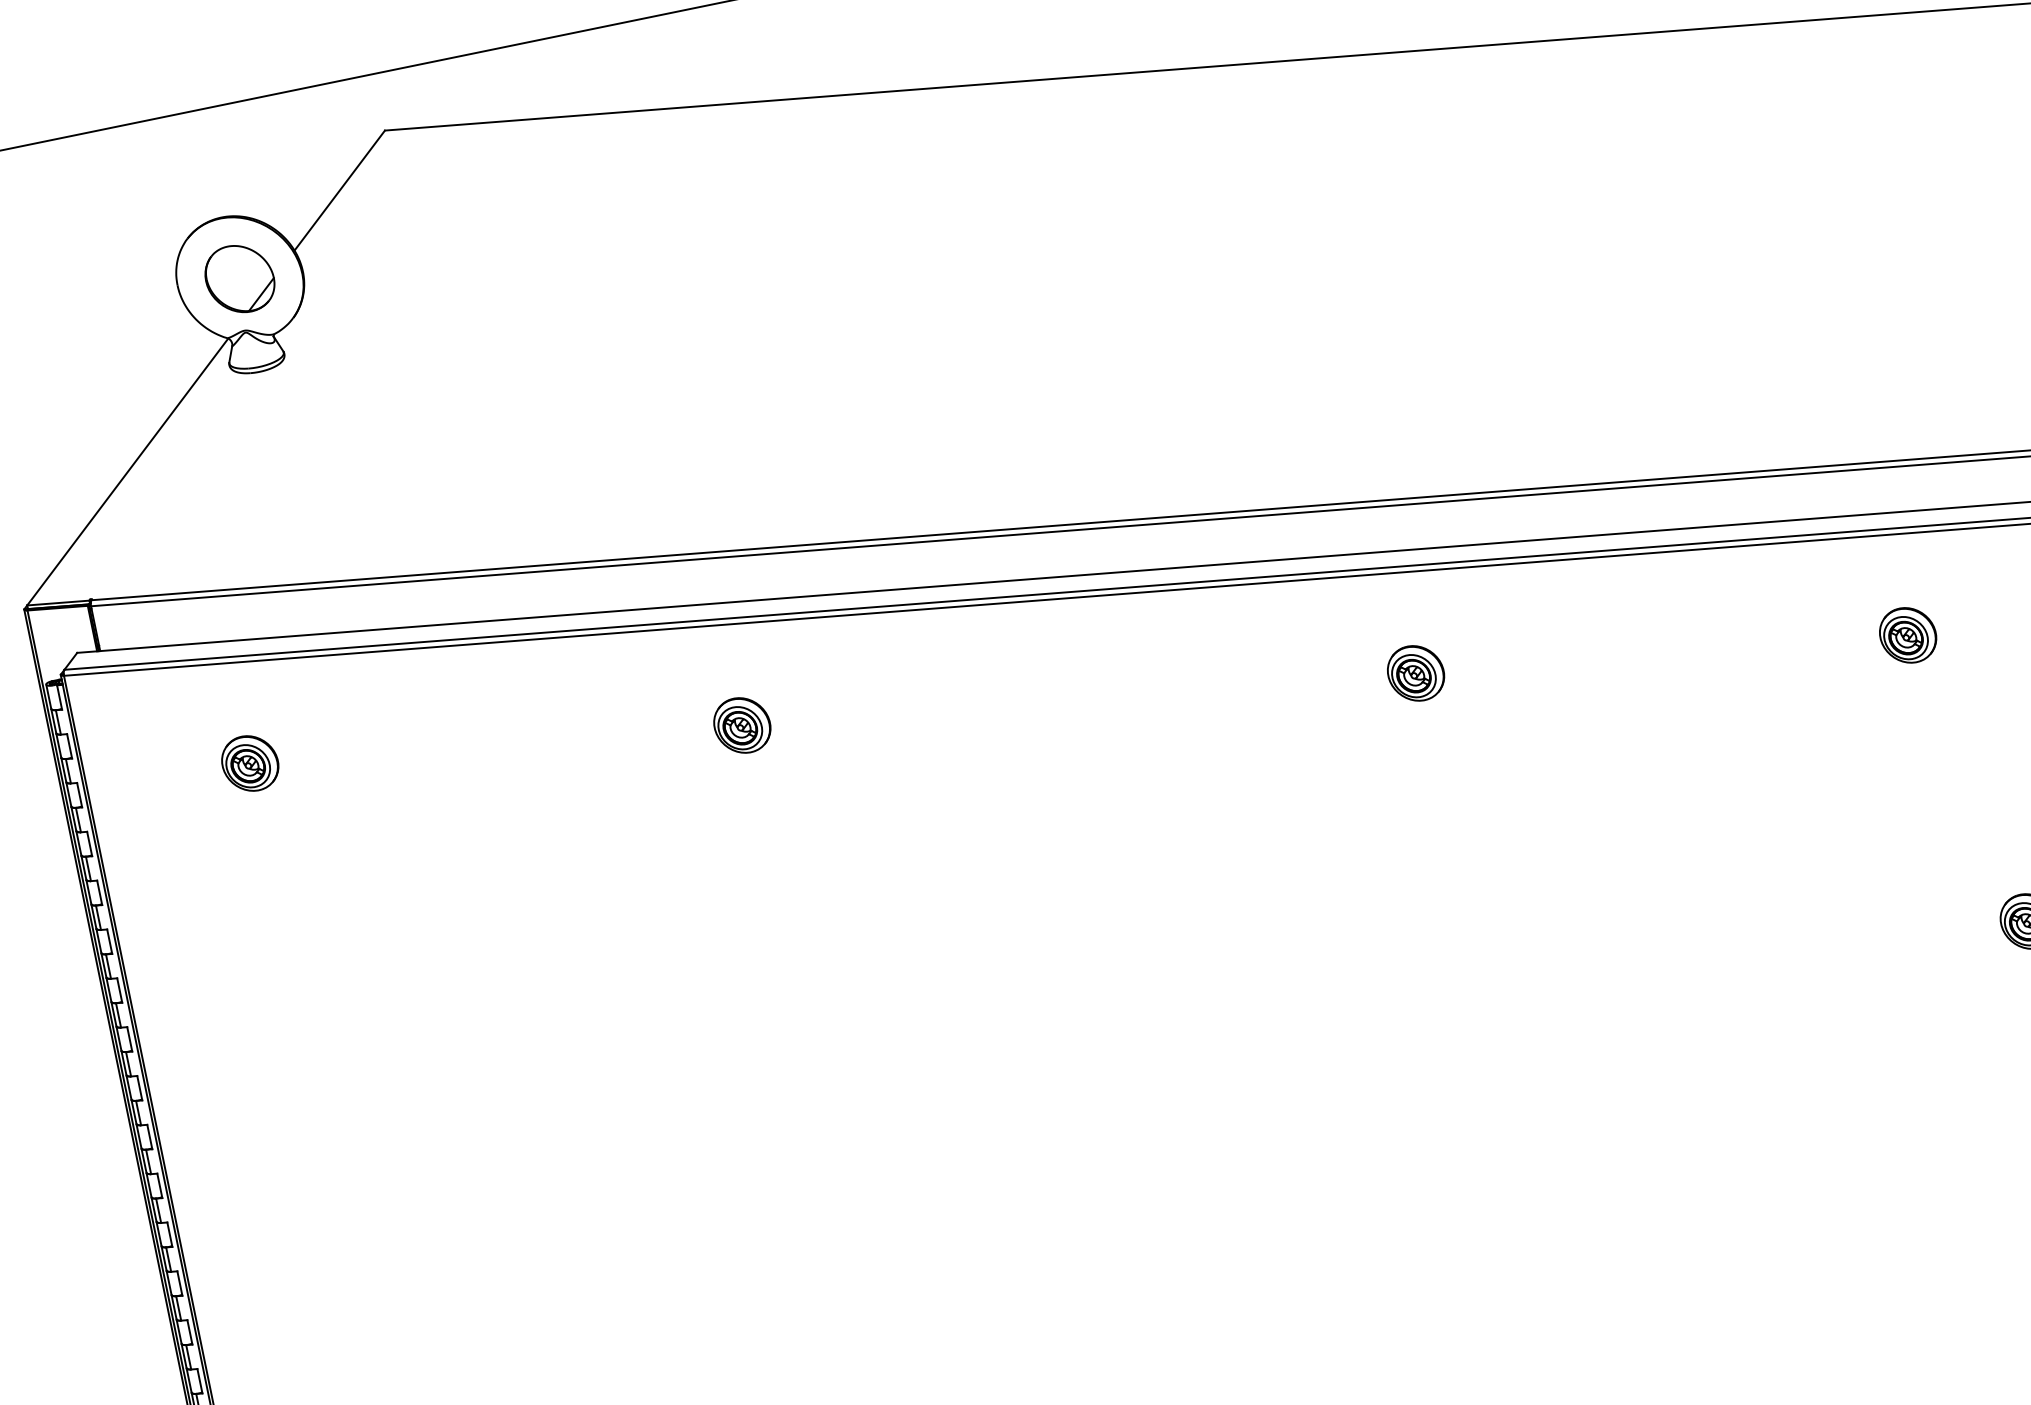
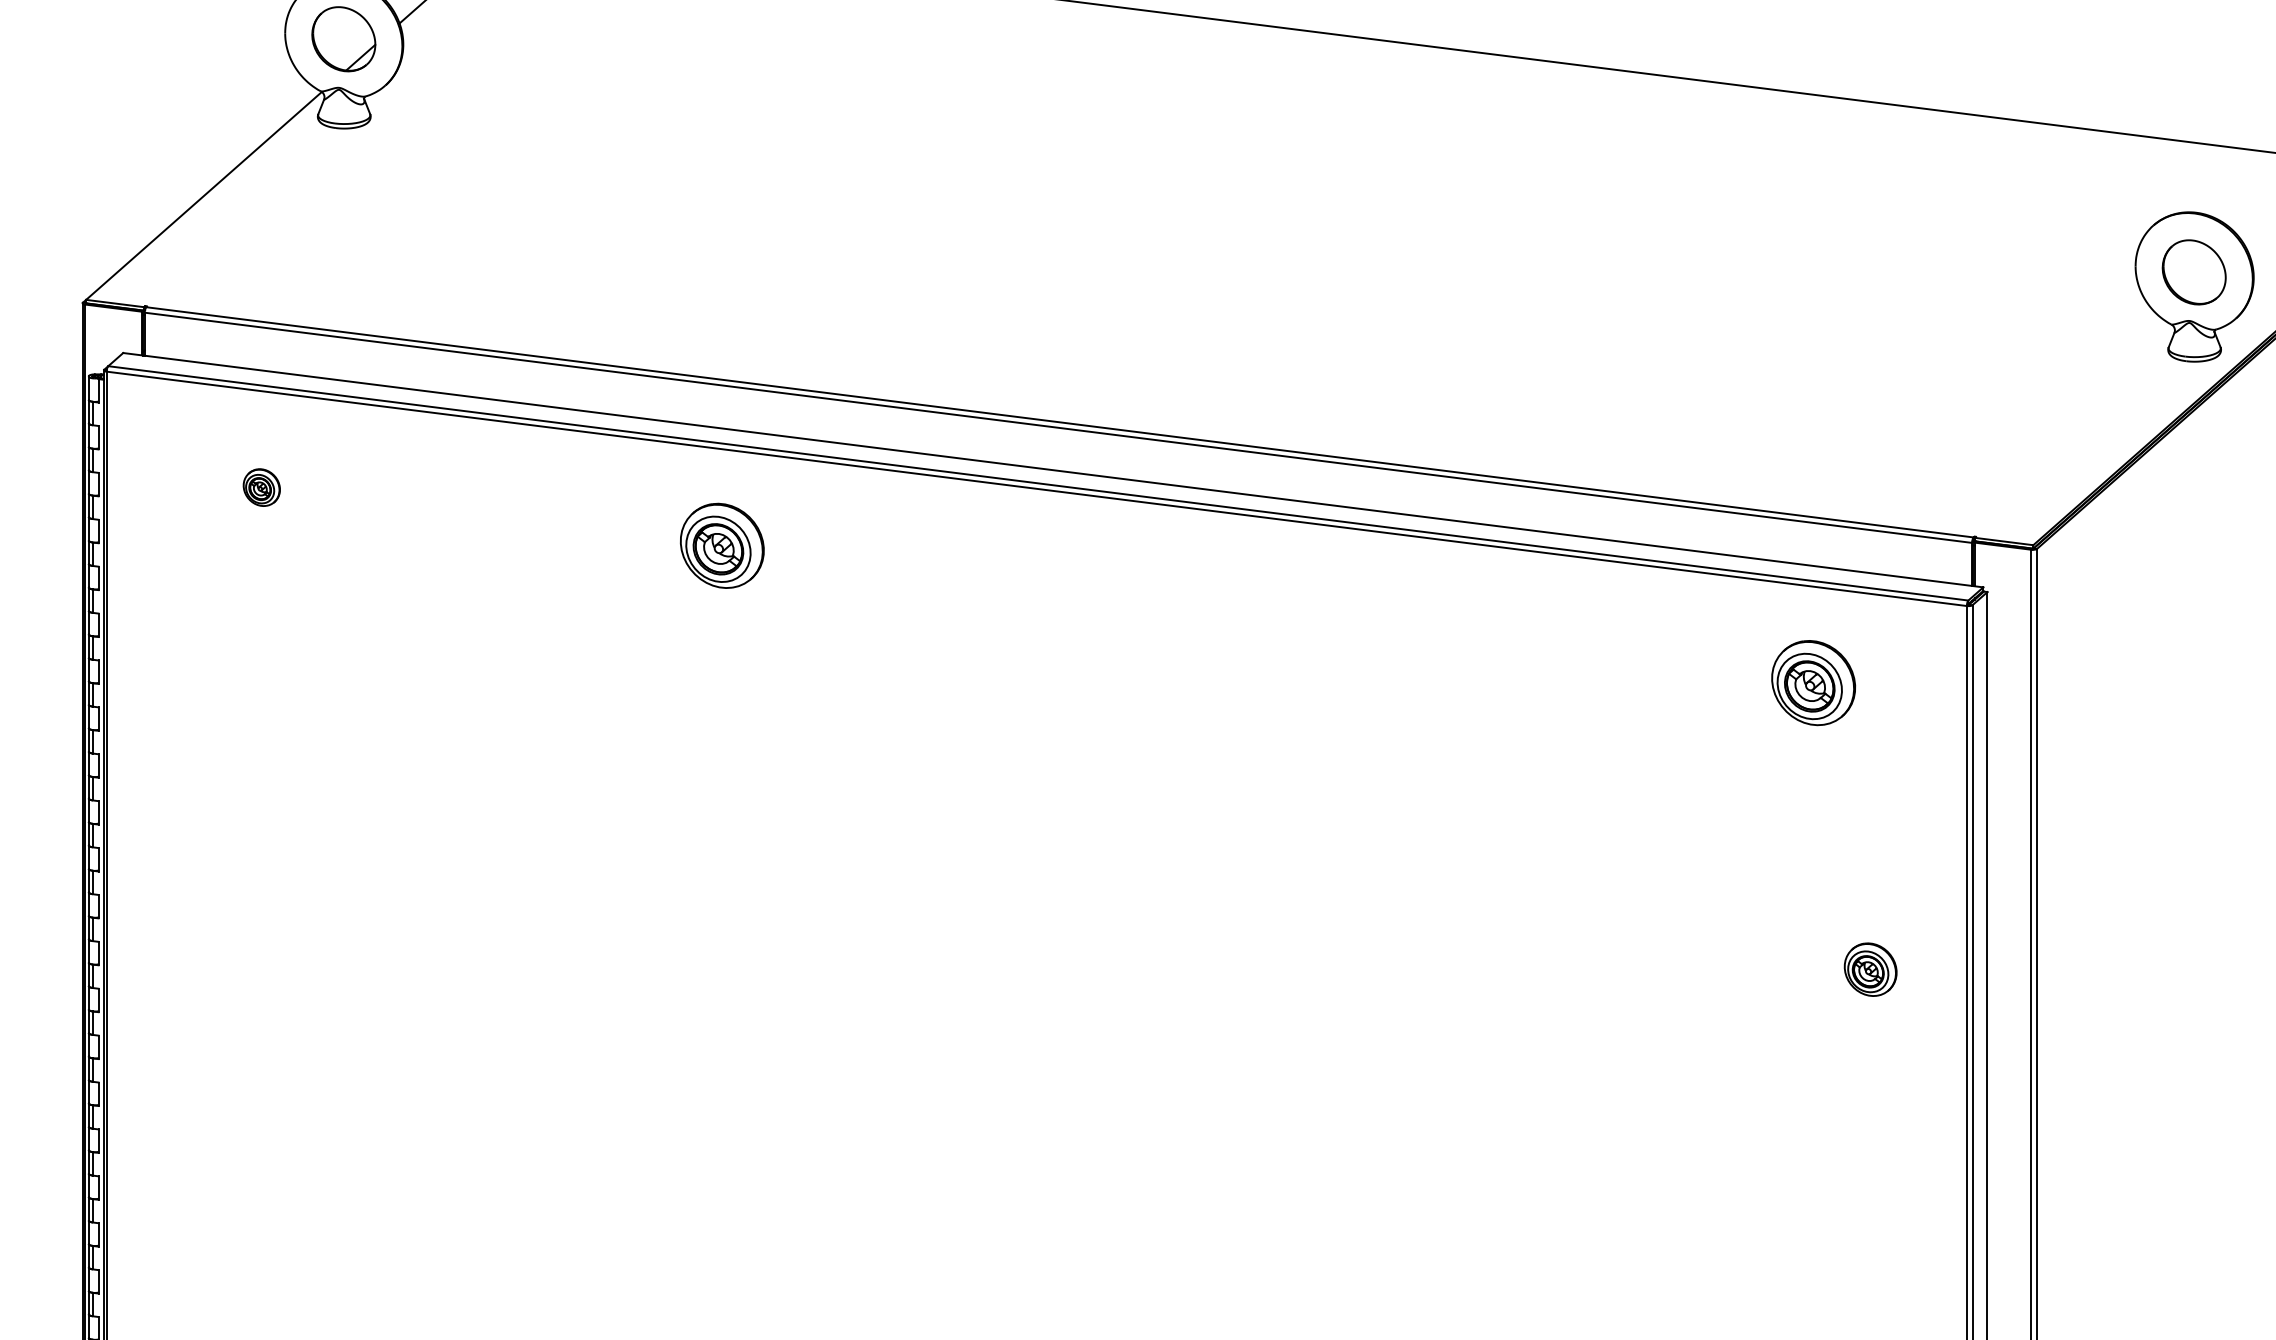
part: (1908, 635) -> (1813, 683), size x1.6
part: (1415, 673) -> (1352, 625), removed
part: (742, 725) -> (722, 545), size x1.6
part: (249, 763) -> (261, 487), size x0.7

